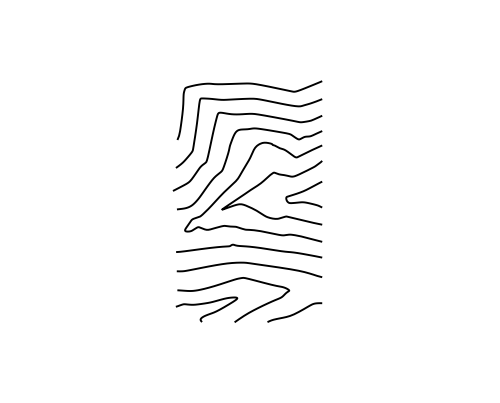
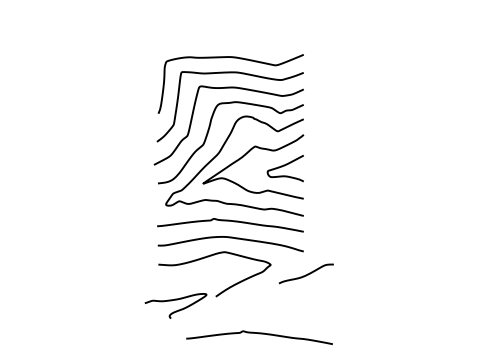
curve: (295, 312) -> (307, 273), moved
curve: (207, 313) -> (176, 310), moved
curve: (278, 359) -> (259, 334), added

